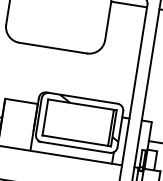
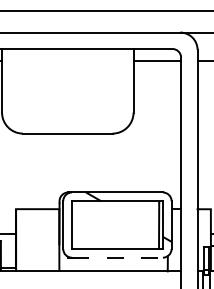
line: (75, 147) -> (117, 257), solid -> dashed

